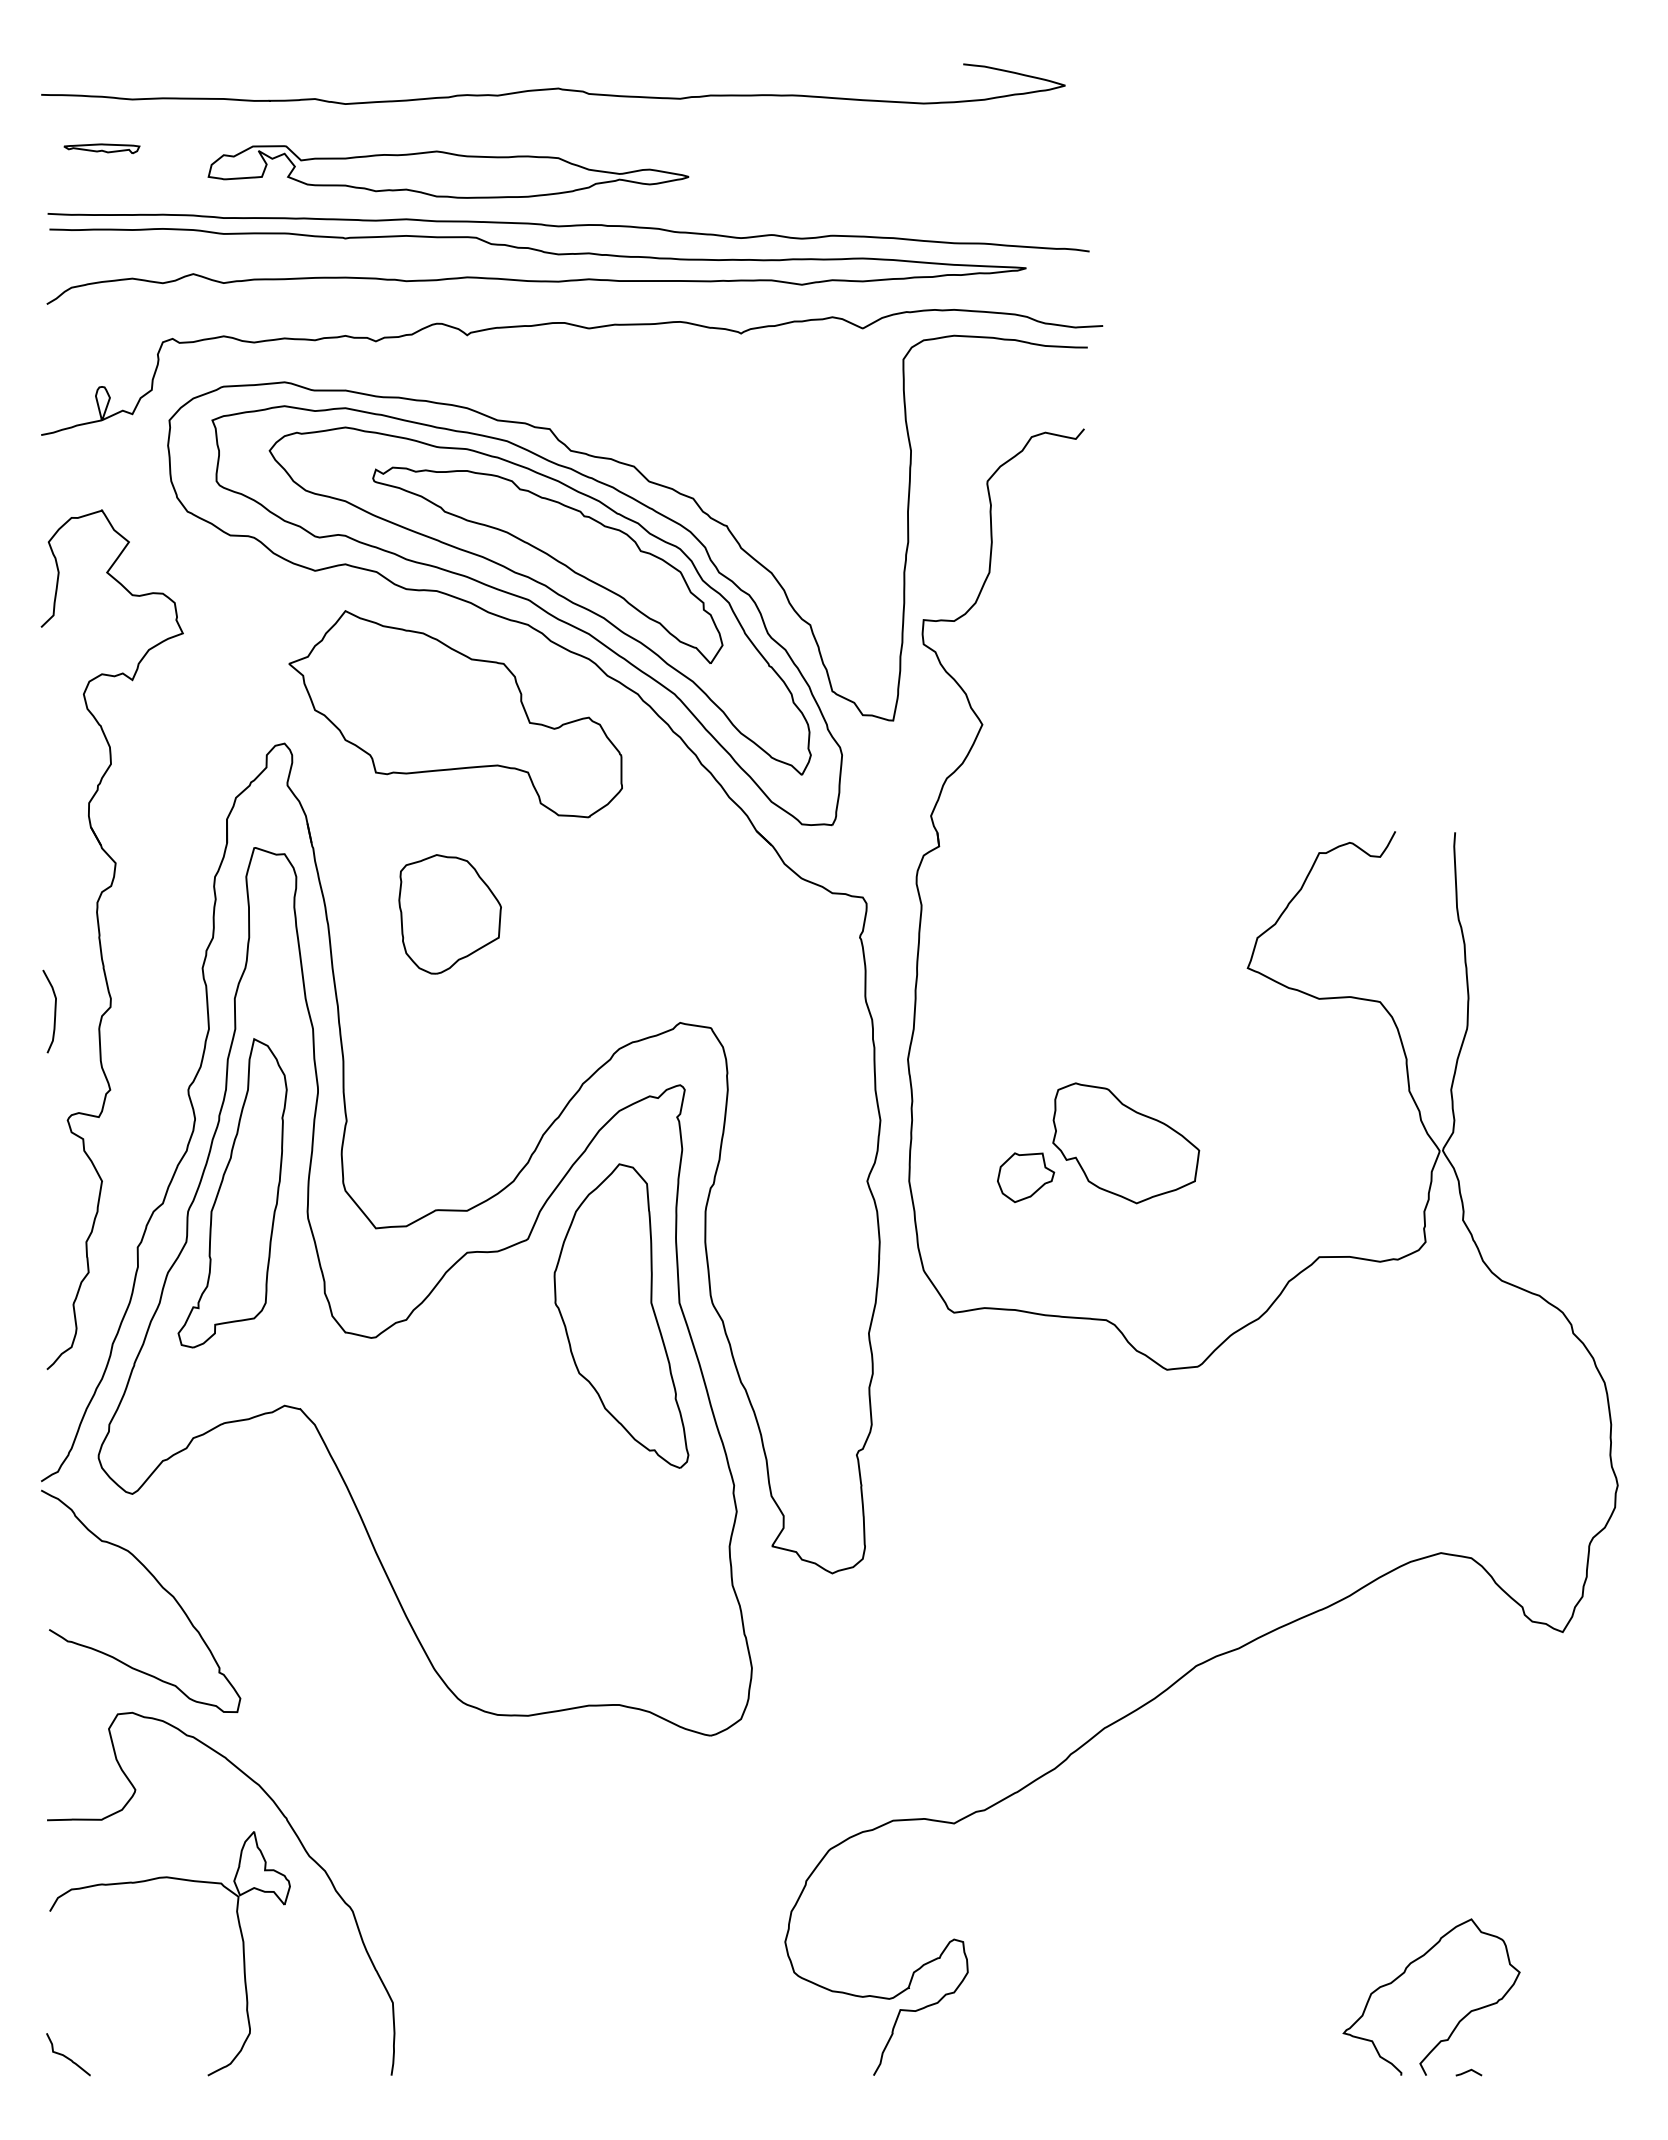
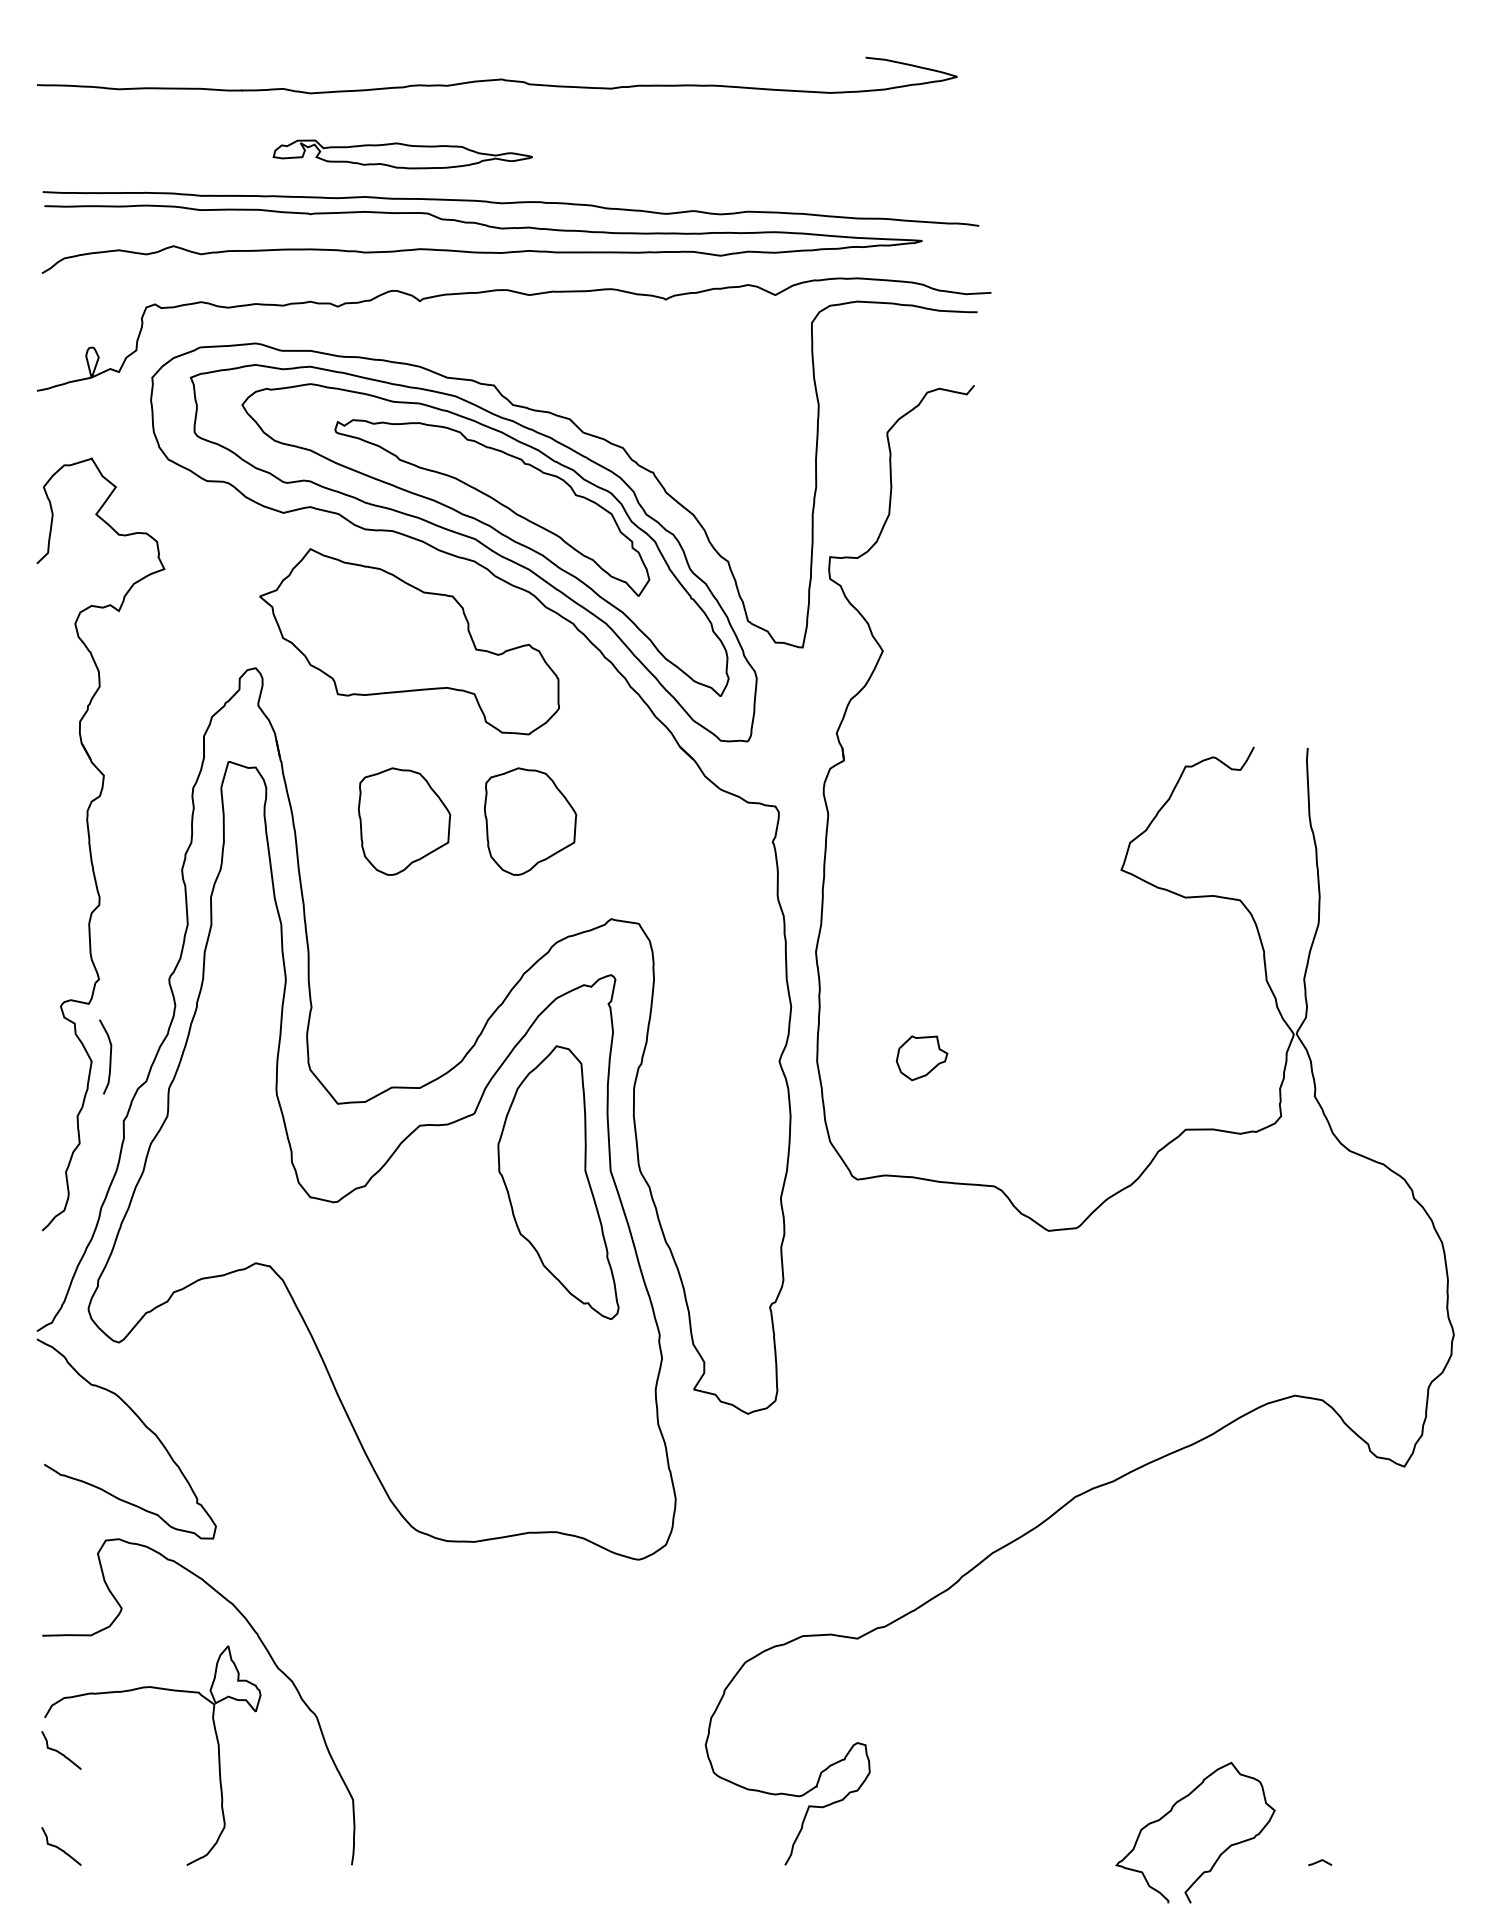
part: (101, 148) -> (91, 133), removed
part: (447, 172) -> (402, 154), size x0.6
part: (590, 914) -> (530, 821), added
curve: (53, 1011) -> (109, 1056), moved
part: (1125, 1143) -> (1011, 1027), removed
part: (232, 1192) -> (208, 1071), removed
curve: (68, 1950) -> (61, 1752), added
curve: (1405, 1972) -> (1172, 1810), moved

